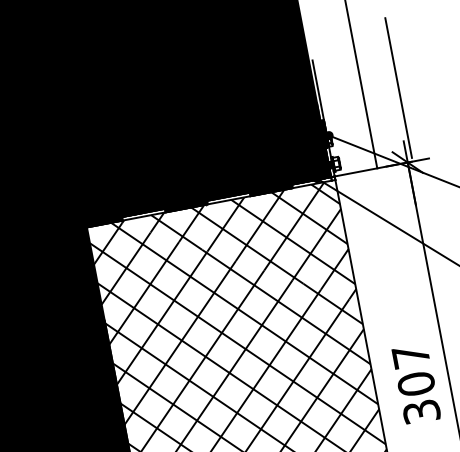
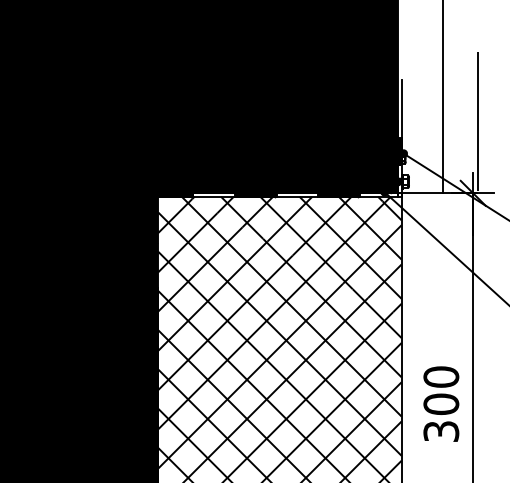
text: (411, 355) -> (441, 376), 307 -> 300

